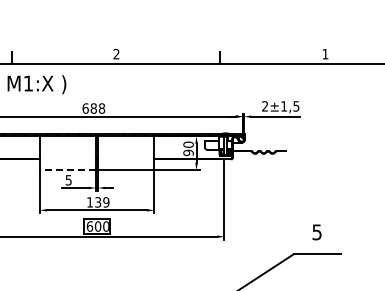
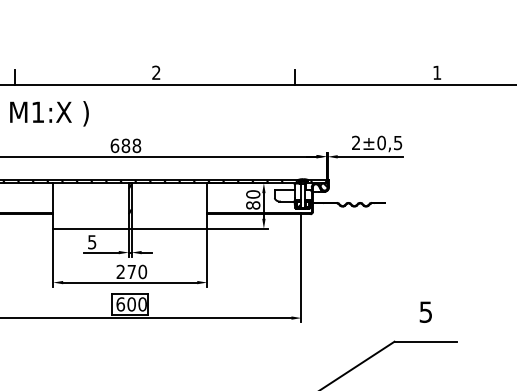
text: (284, 106) -> (382, 143), ±1,5 -> ±0,5
text: (188, 152) -> (253, 204), 90 -> 80
line: (67, 170) -> (90, 229), dashed -> solid
text: (98, 202) -> (132, 272), 139 -> 270

